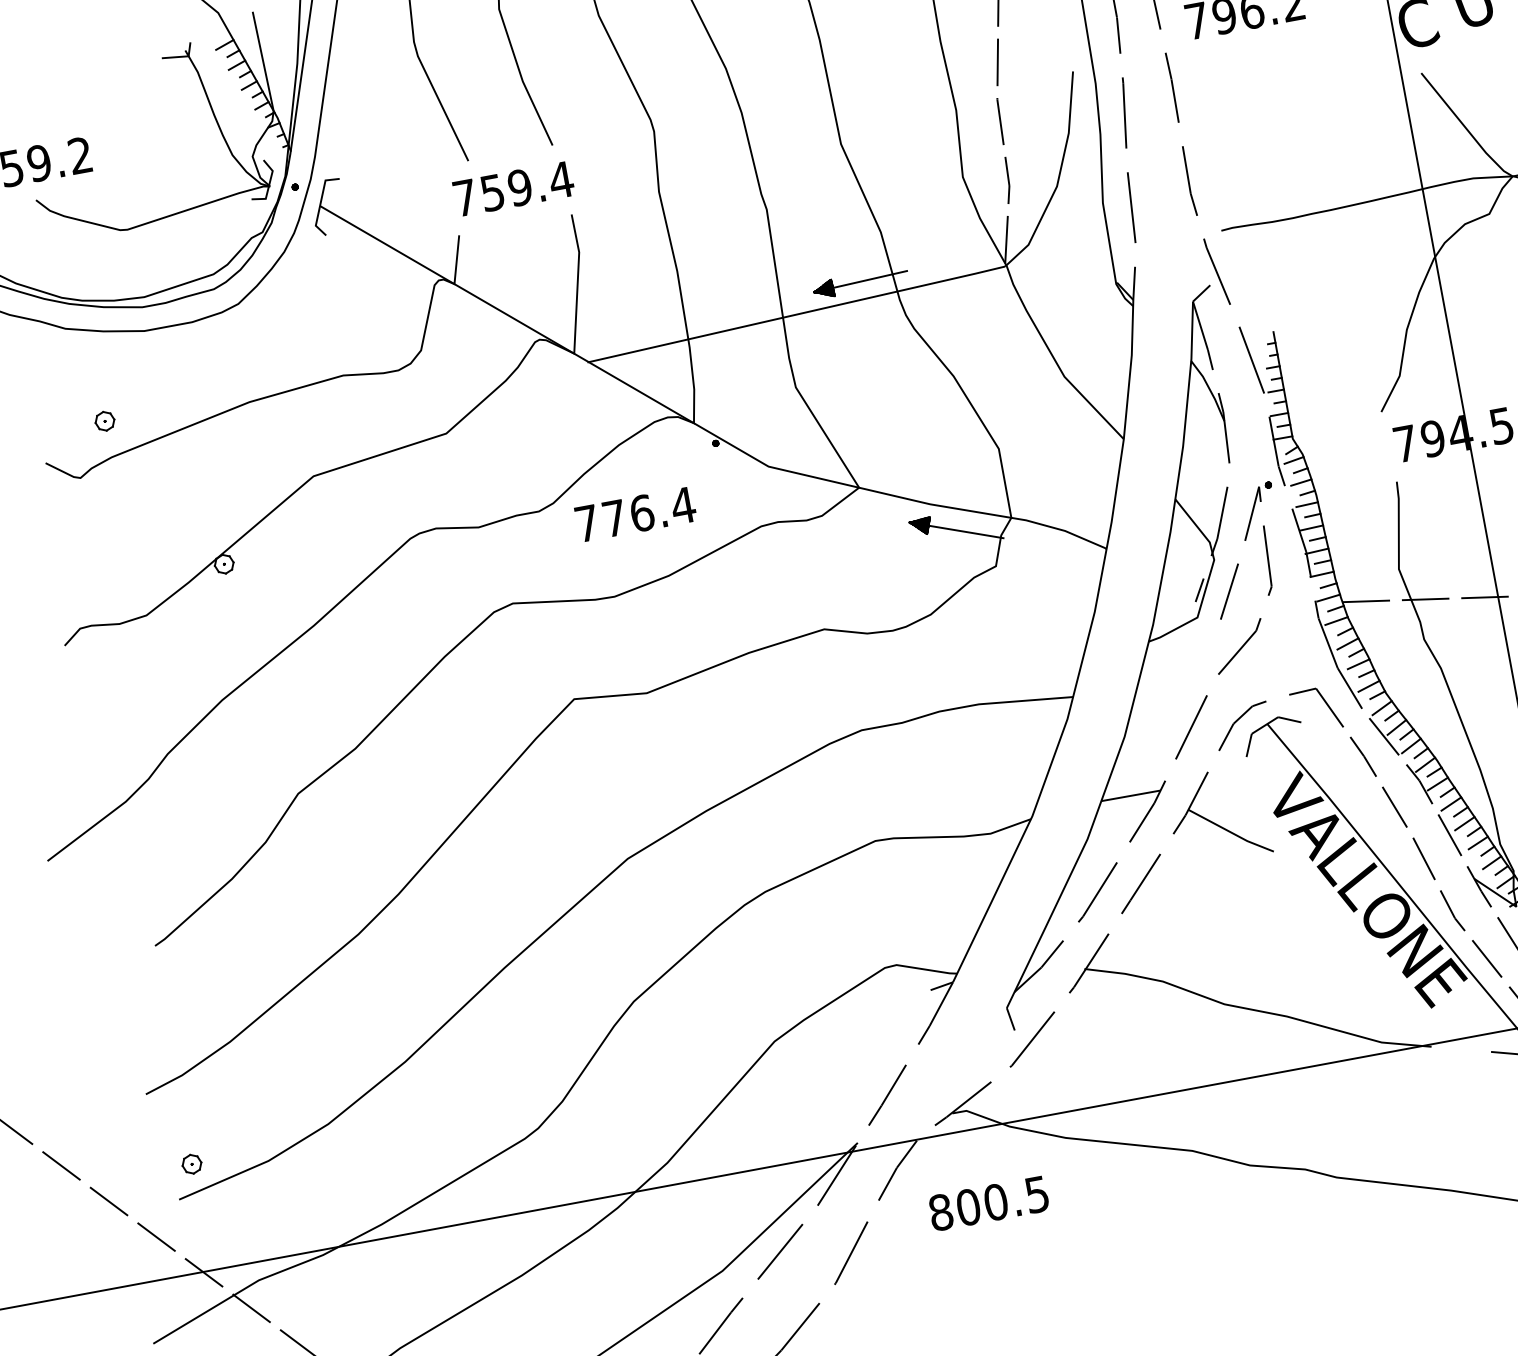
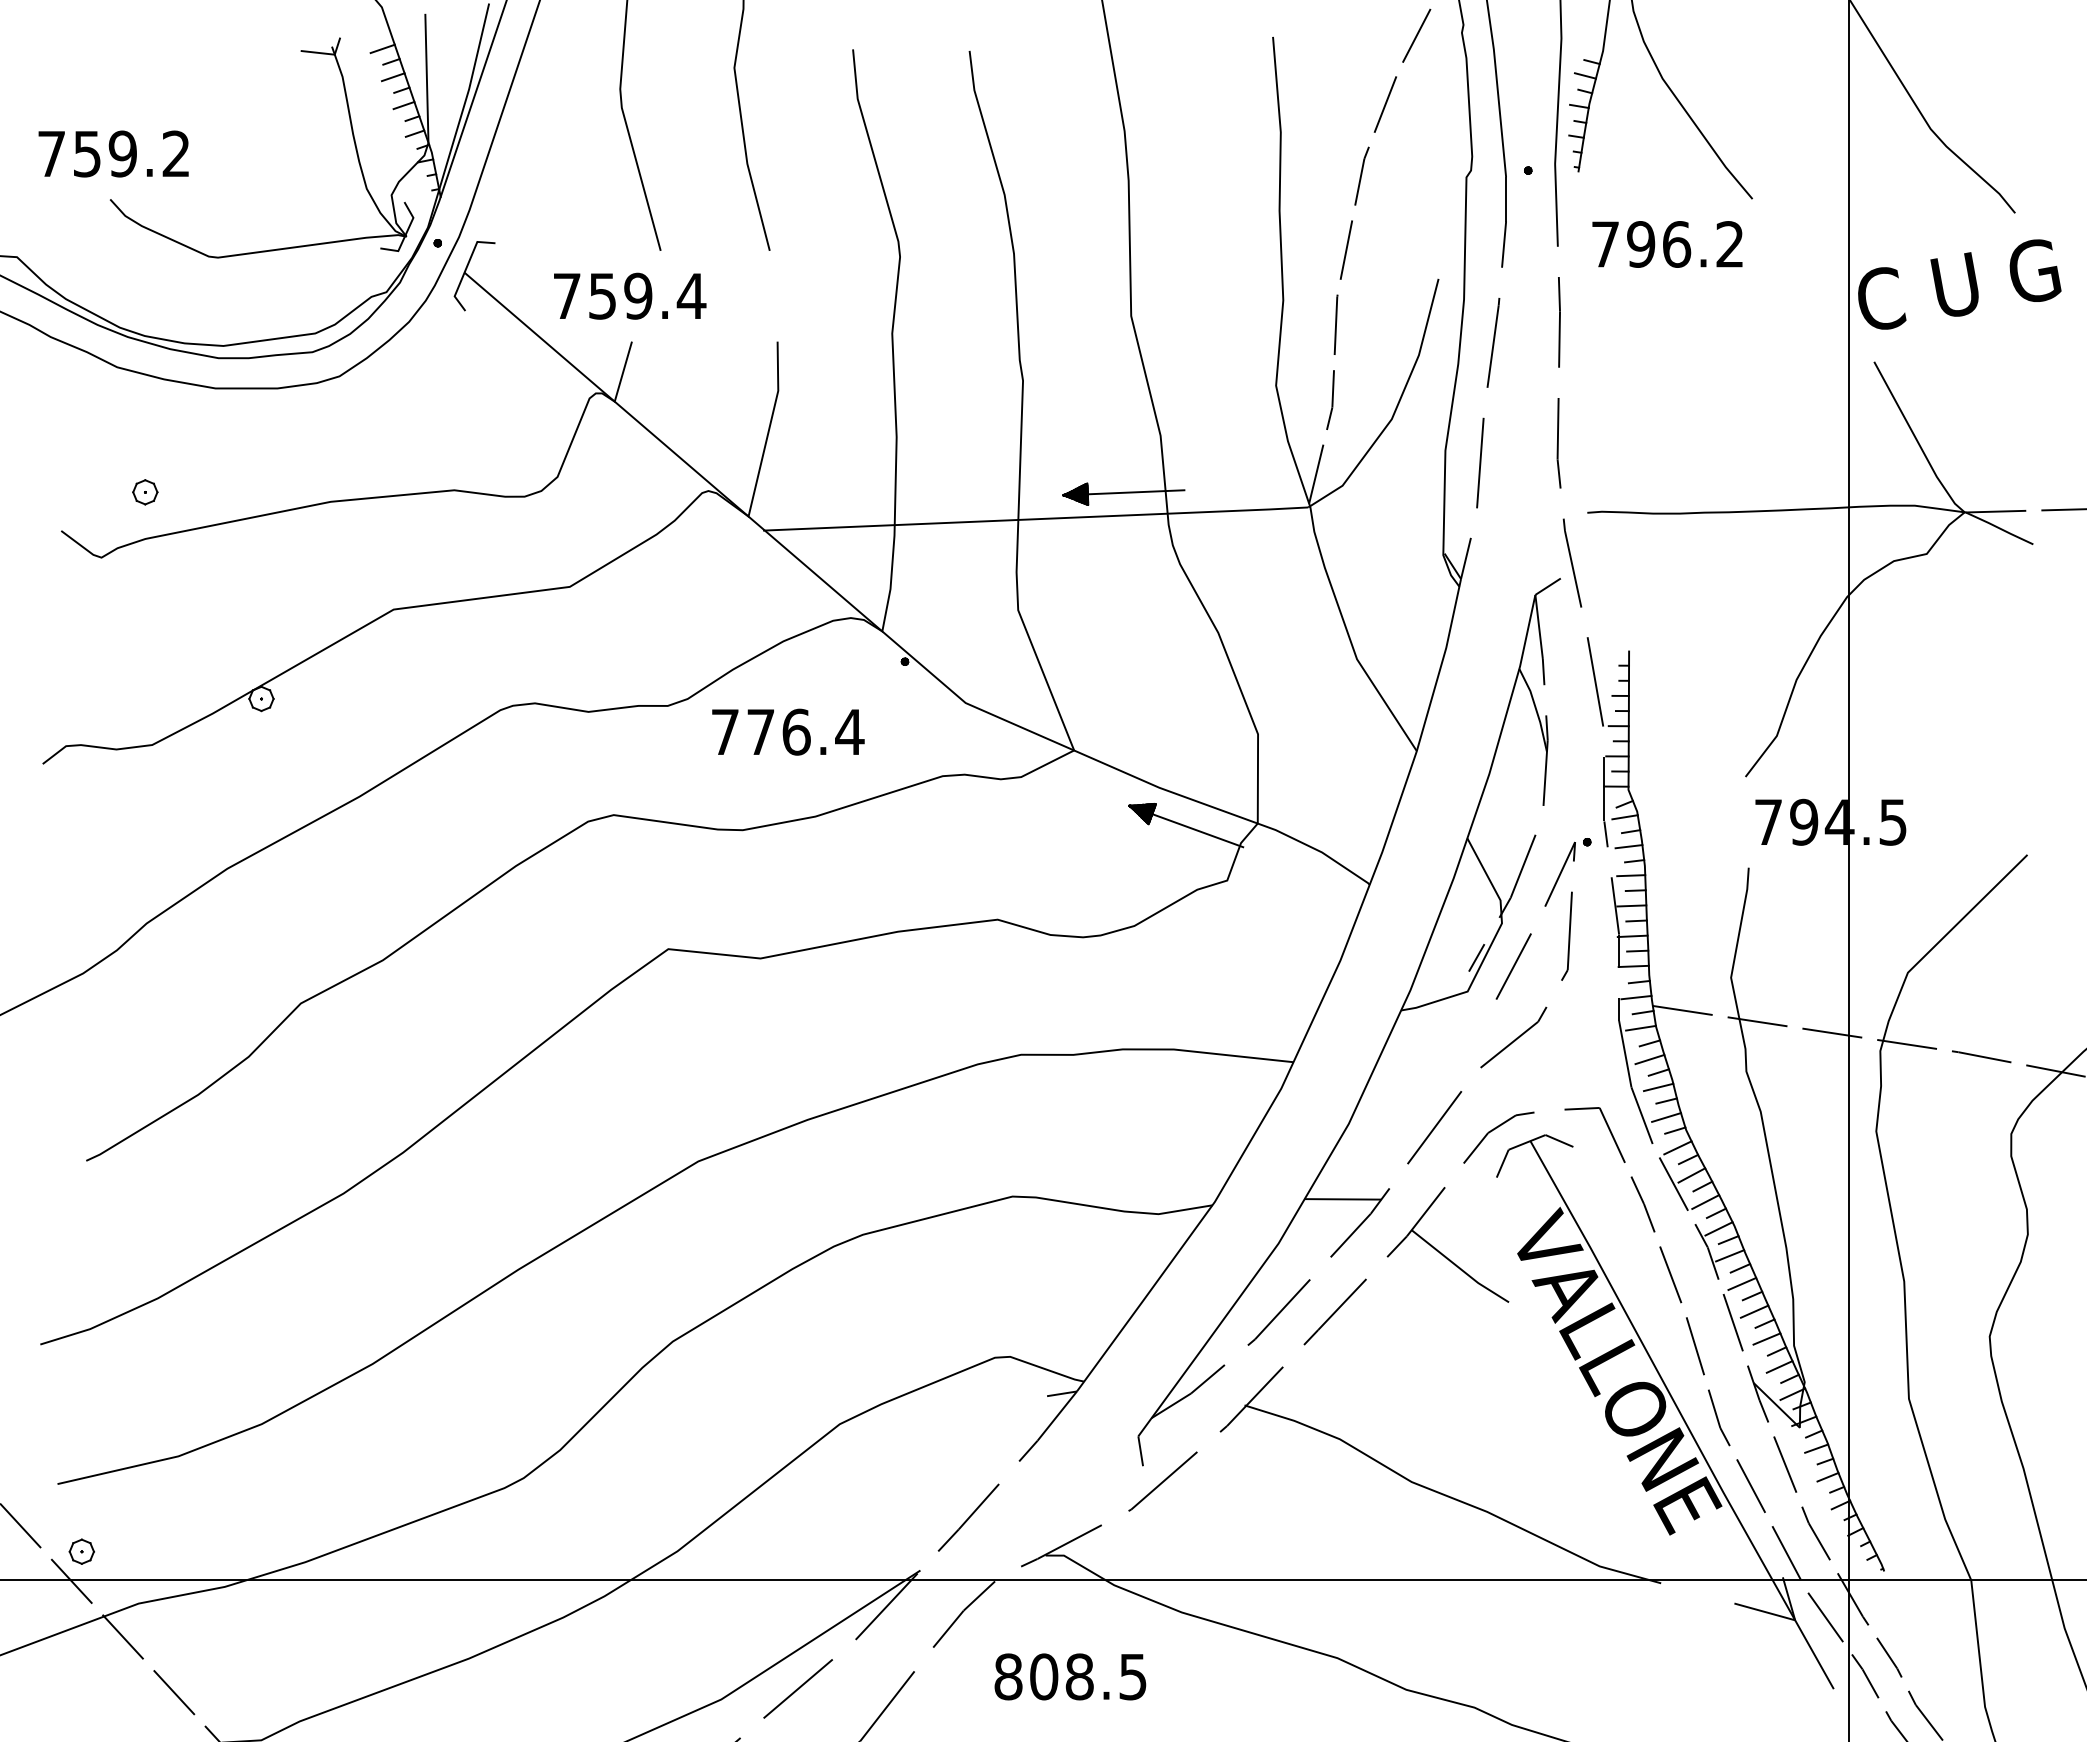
text: (514, 188) -> (630, 295), moved
part: (191, 1164) -> (81, 1551), moved
text: (995, 1201) -> (1079, 1676), 800.5 -> 808.5

